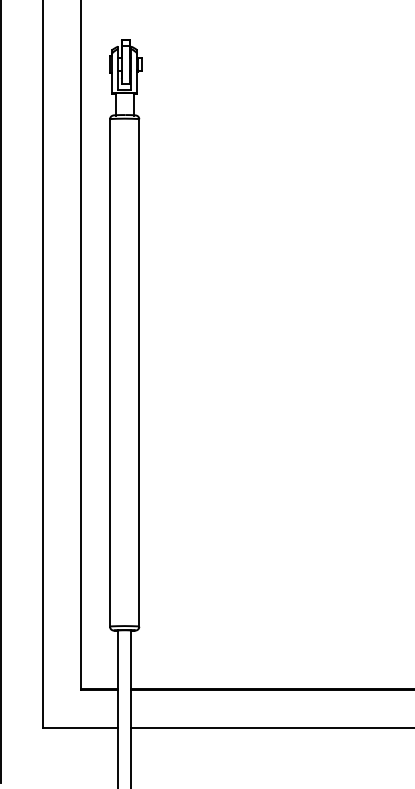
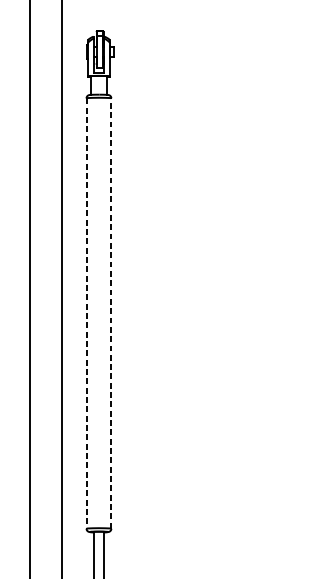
line: (110, 373) -> (86, 313), solid -> dashed
line: (139, 373) -> (111, 313), solid -> dashed

